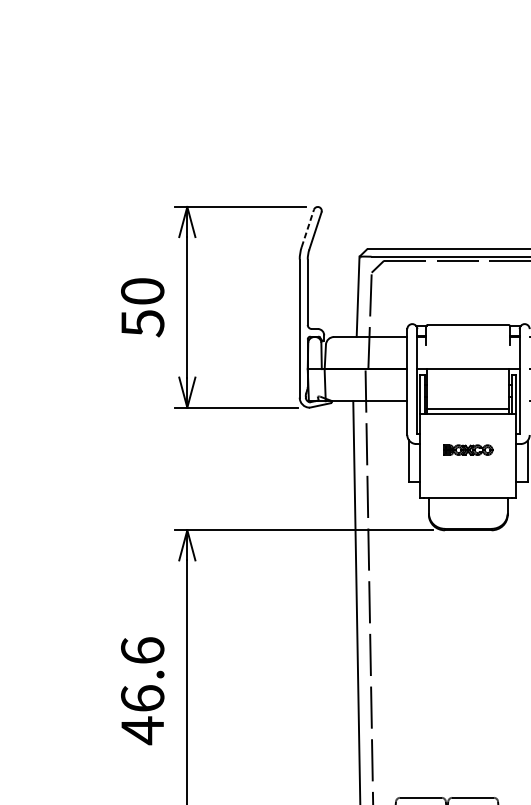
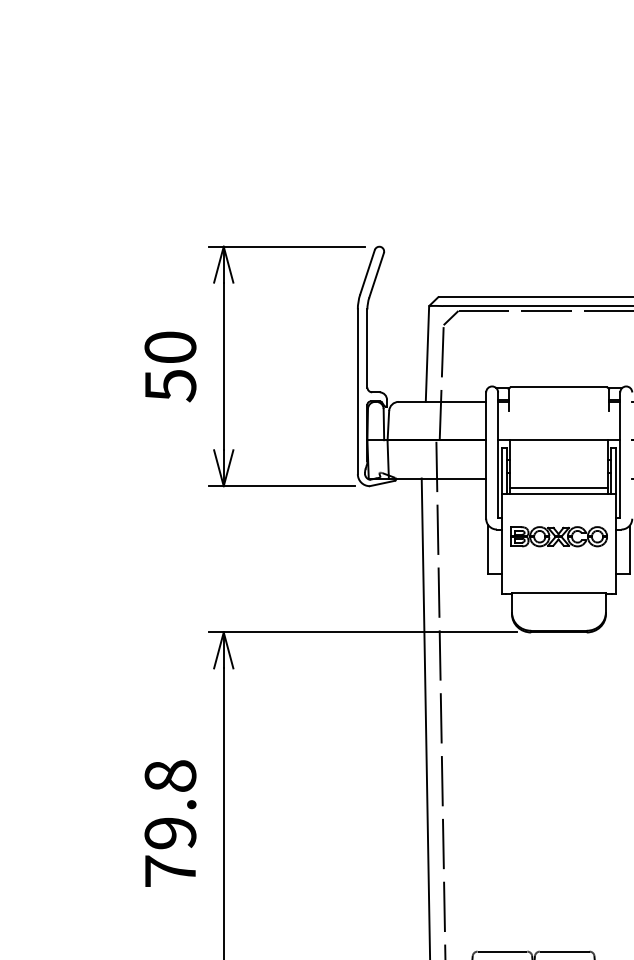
line: (307, 227) -> (367, 271), dashed -> solid
part: (467, 449) -> (558, 536), size x1.67
text: (142, 691) -> (170, 824), 46.6 -> 79.8

